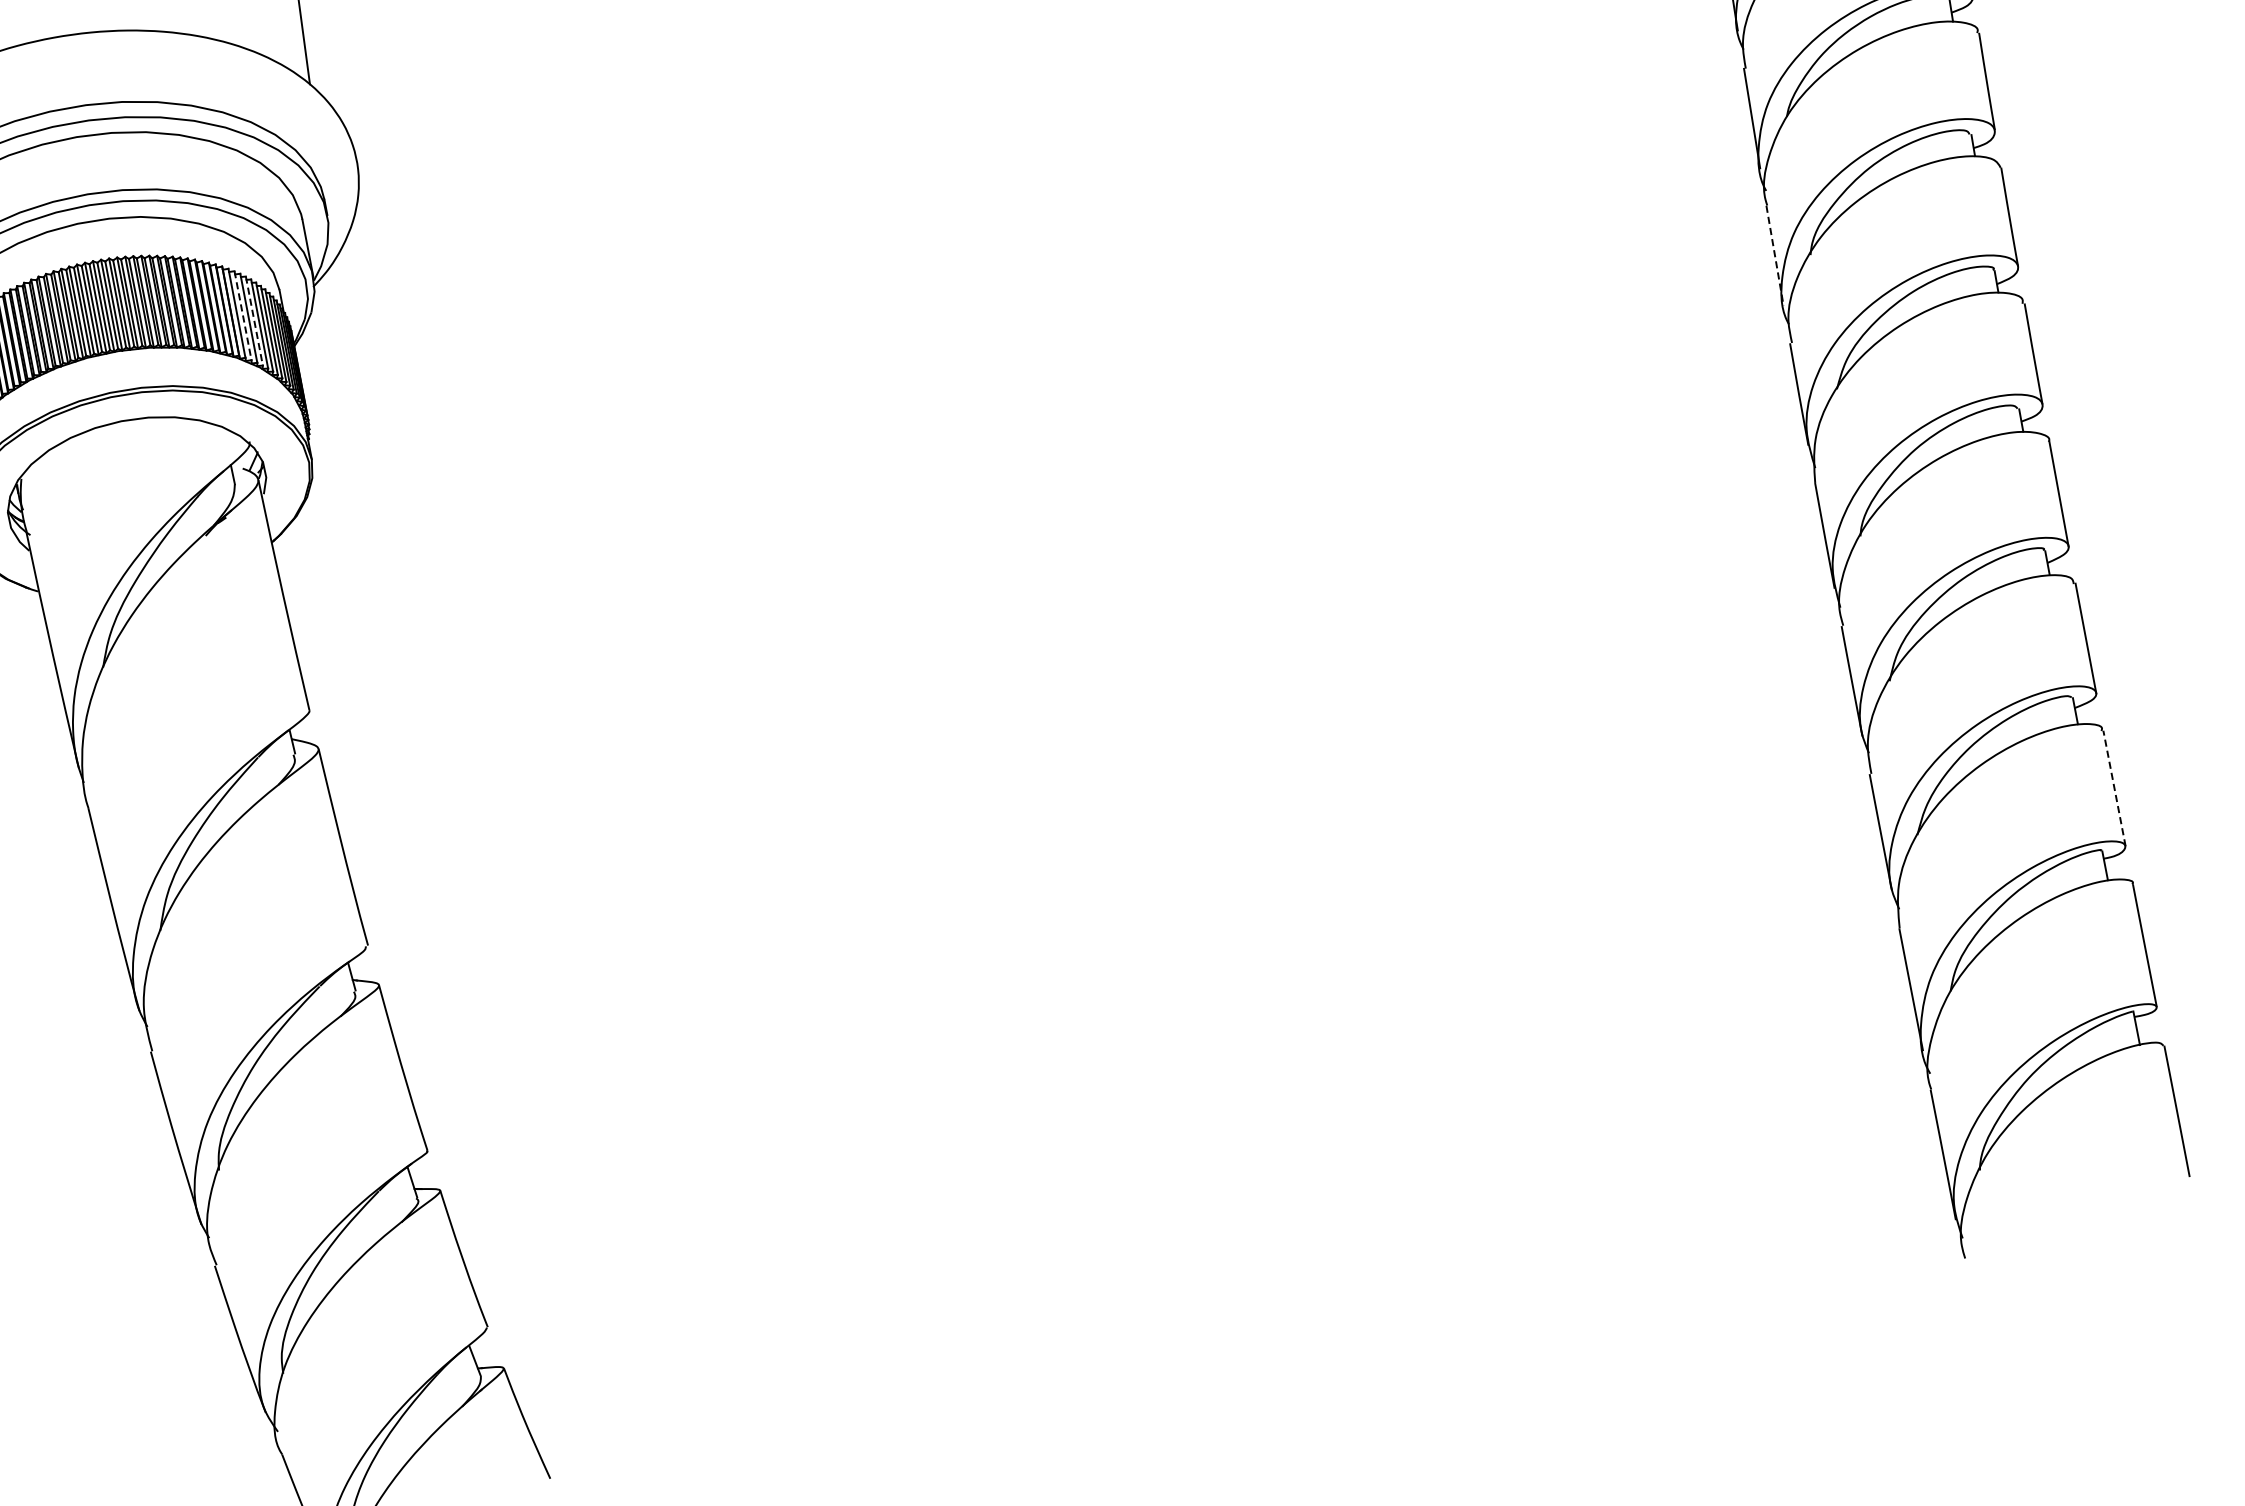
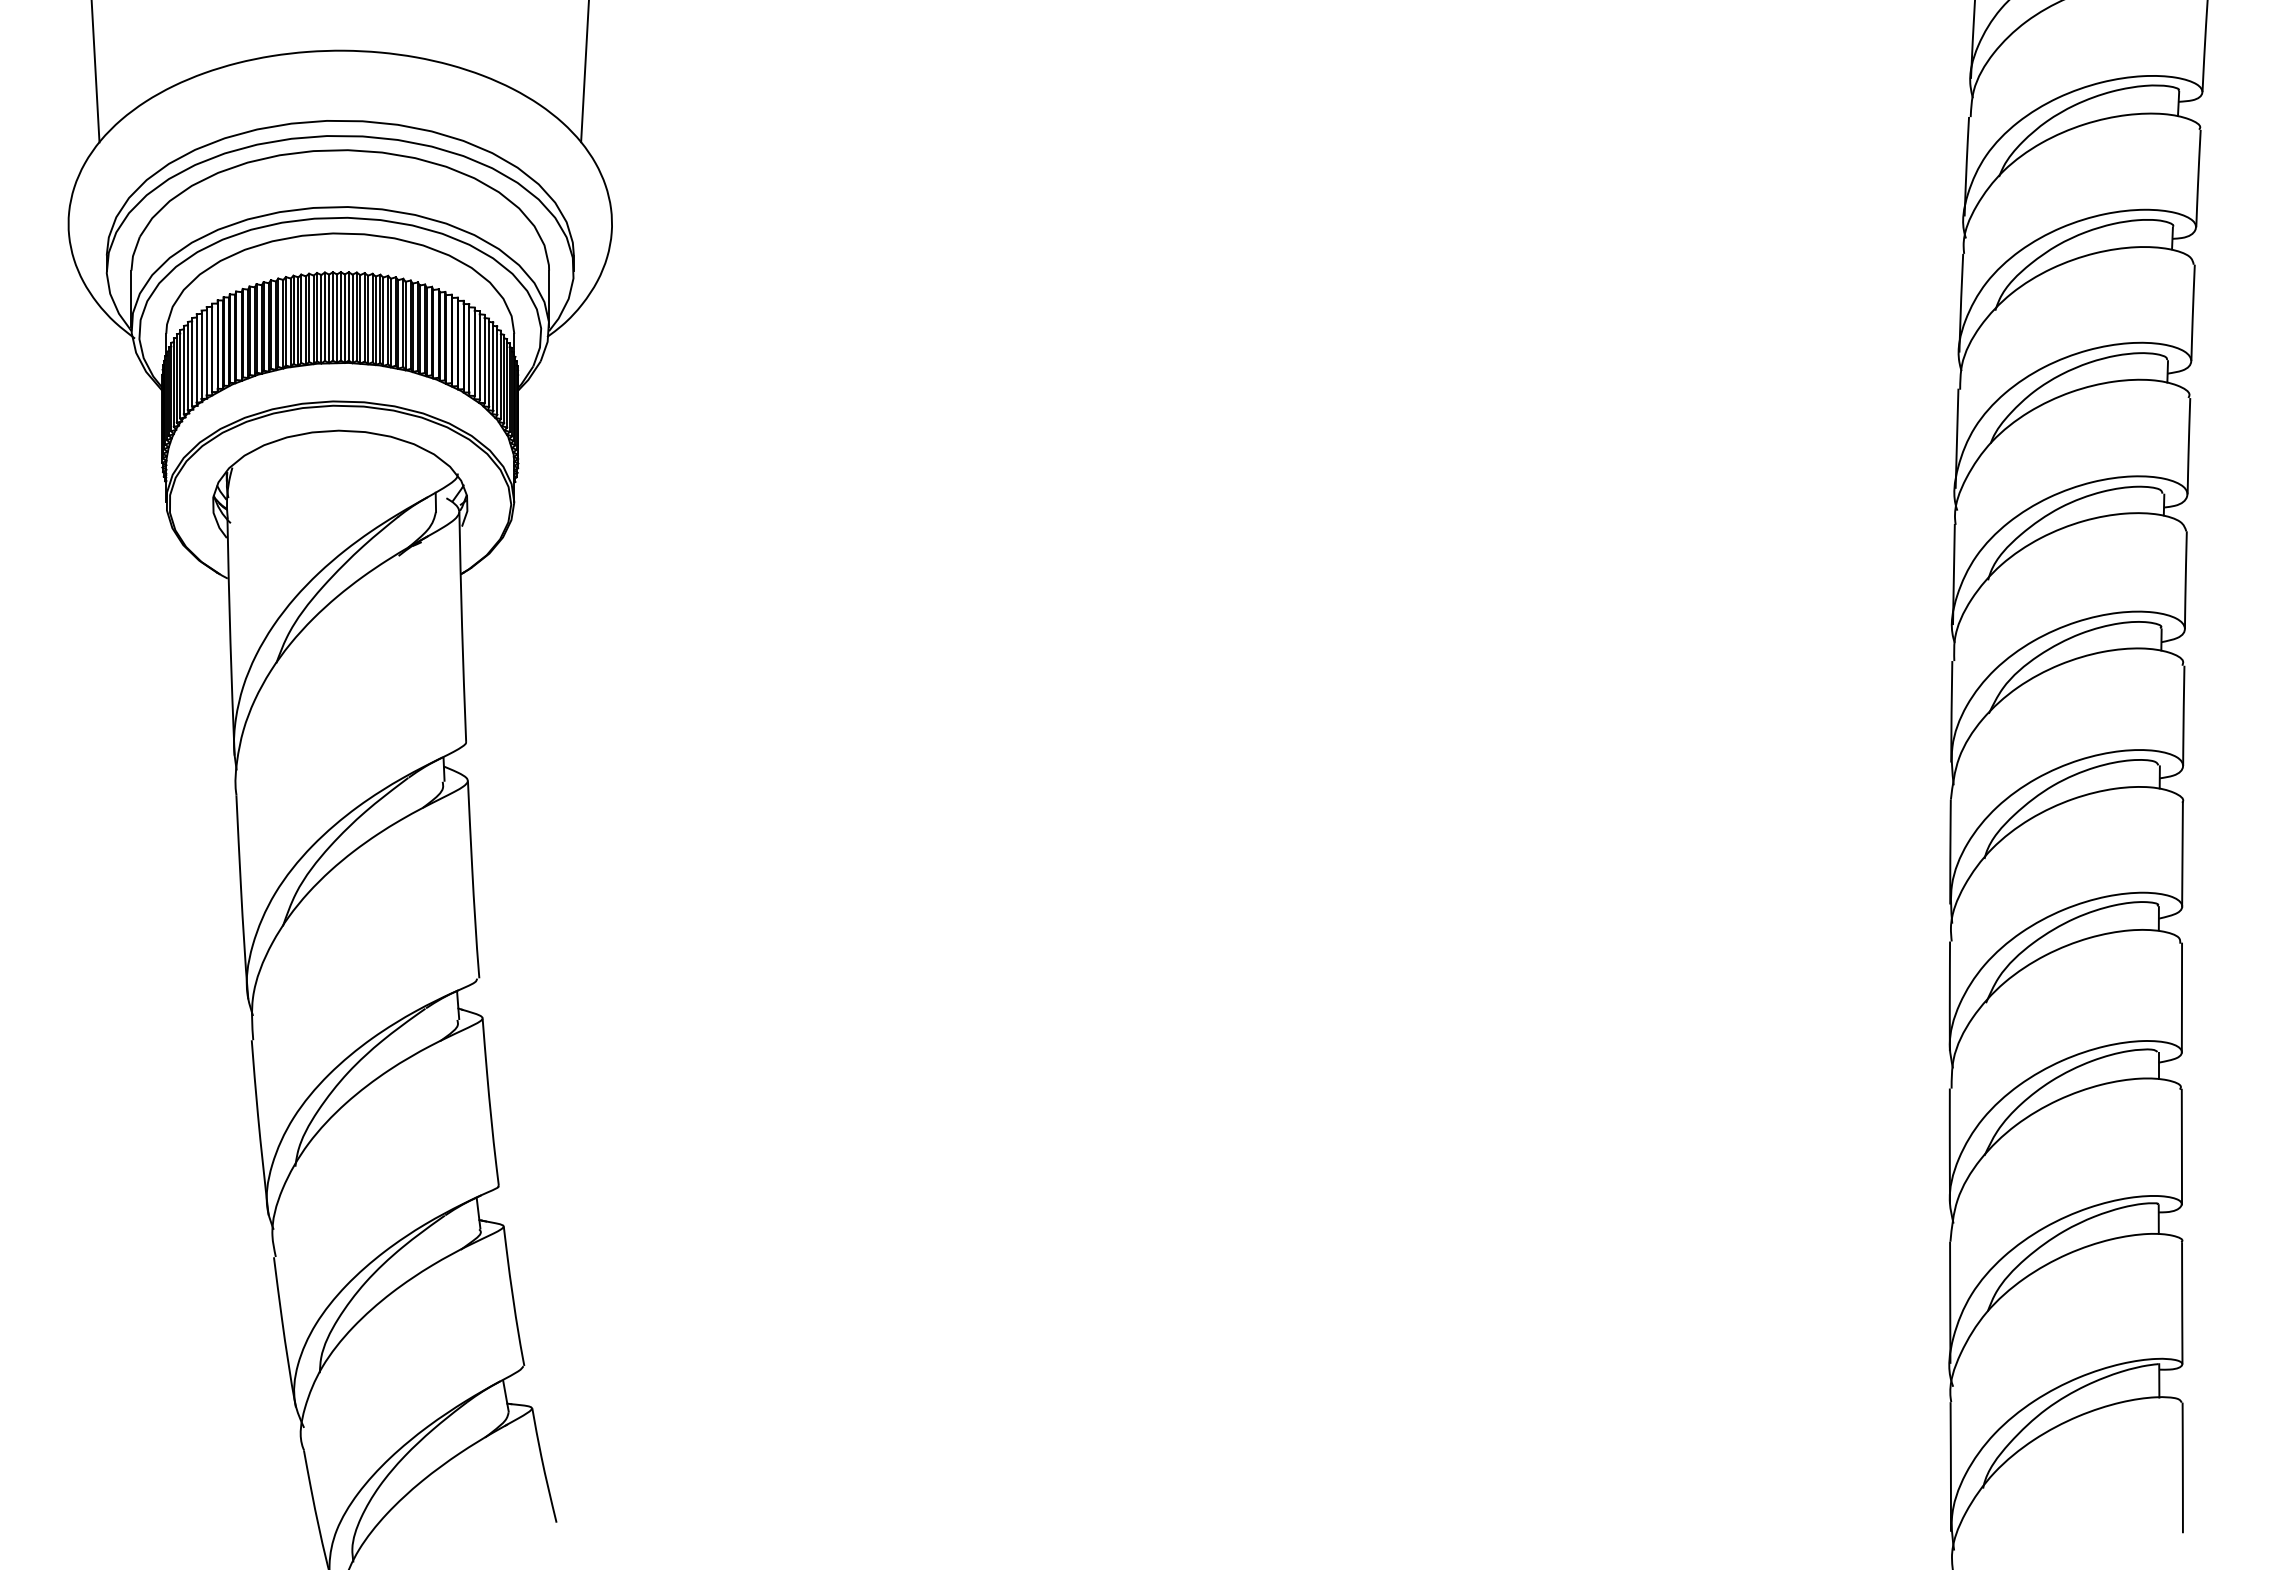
line: (1774, 255) -> (1953, 574), dashed -> solid
line: (243, 316) -> (474, 352), dashed -> solid
line: (254, 321) -> (484, 359), dashed -> solid
line: (2114, 788) -> (2181, 1146), dashed -> solid

